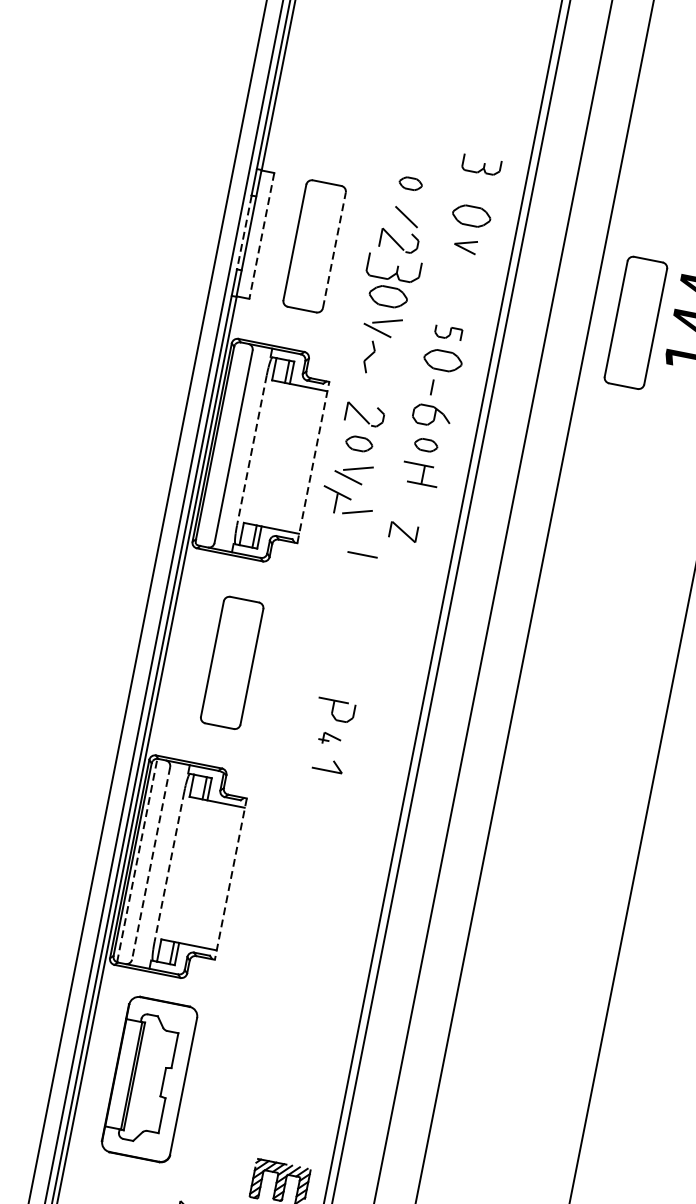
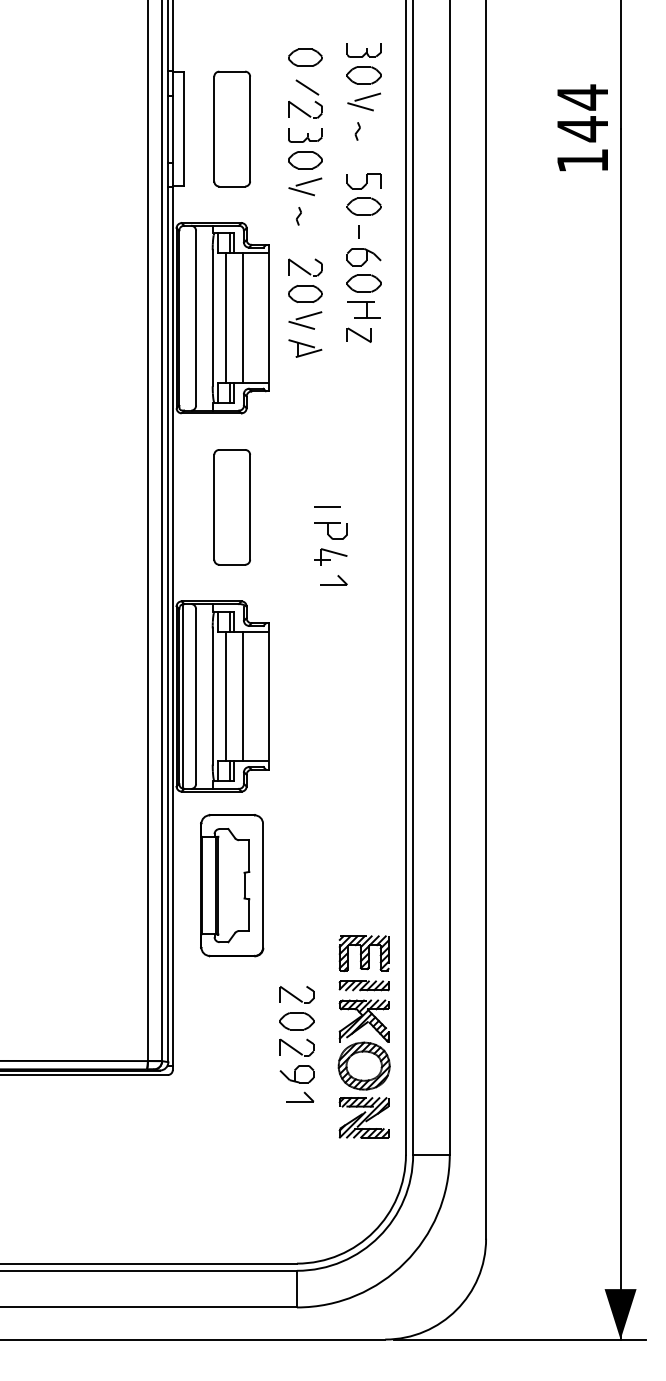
part: (480, 165) -> (363, 50), moved
part: (410, 183) -> (305, 57), size x1.67
line: (244, 232) -> (168, 129), dashed -> solid
line: (261, 236) -> (184, 129), dashed -> solid
part: (465, 244) -> (363, 101), size x1.67
line: (334, 249) -> (250, 128), dashed -> solid
part: (393, 269) -> (305, 135), size x0.71
part: (452, 276) -> (357, 131), added
part: (635, 322) -> (525, 140), removed
part: (447, 332) -> (363, 181), size x1.43
part: (368, 357) -> (298, 216), size x0.62
part: (359, 443) -> (305, 293), size x1.43
part: (425, 445) -> (363, 283), size x1.67
line: (251, 450) -> (212, 318), dashed -> solid
line: (267, 452) -> (226, 317), added
line: (284, 456) -> (242, 317), added
line: (313, 461) -> (268, 317), dashed -> solid
part: (347, 503) -> (305, 348), size x0.71
part: (402, 530) -> (358, 334), moved
line: (362, 553) -> (327, 506), moved
part: (329, 738) -> (330, 556), size x1.67
line: (137, 860) -> (183, 696), dashed -> solid
line: (151, 864) -> (196, 697), dashed -> solid
line: (168, 867) -> (212, 697), dashed -> solid
line: (184, 869) -> (226, 696), added
line: (202, 873) -> (242, 696), added
line: (230, 880) -> (268, 697), dashed -> solid

